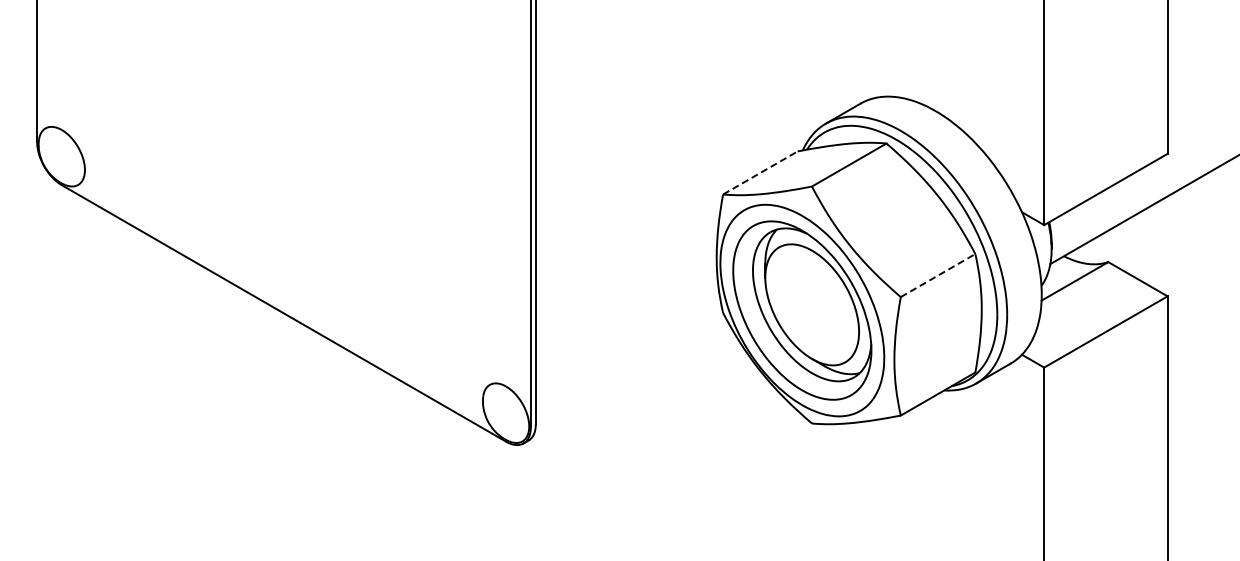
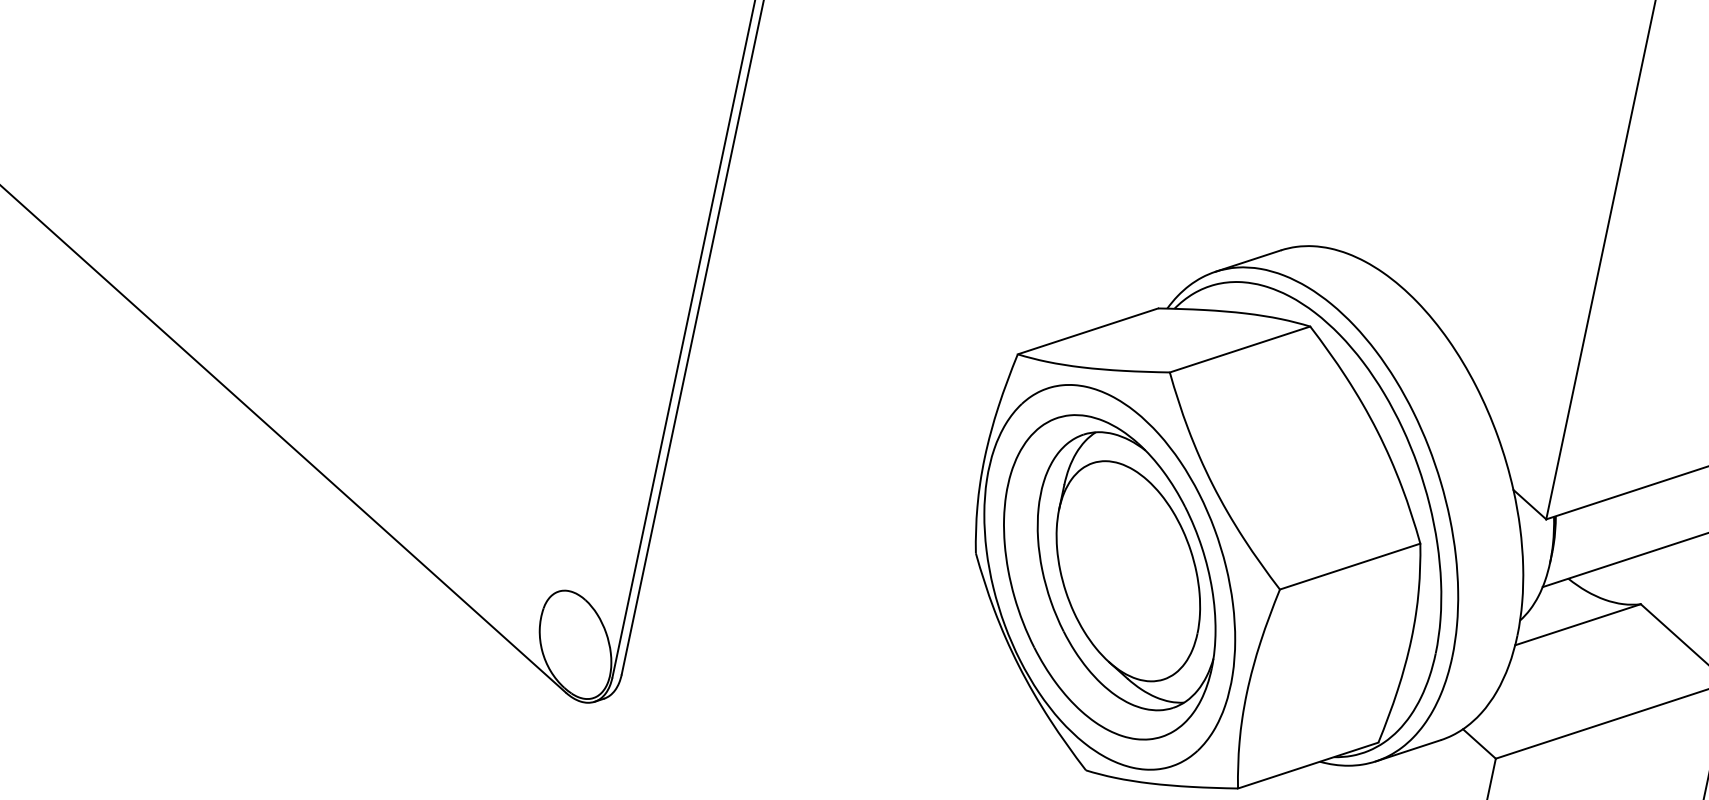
line: (760, 172) -> (1088, 330), dashed -> solid
line: (938, 275) -> (1350, 566), dashed -> solid

